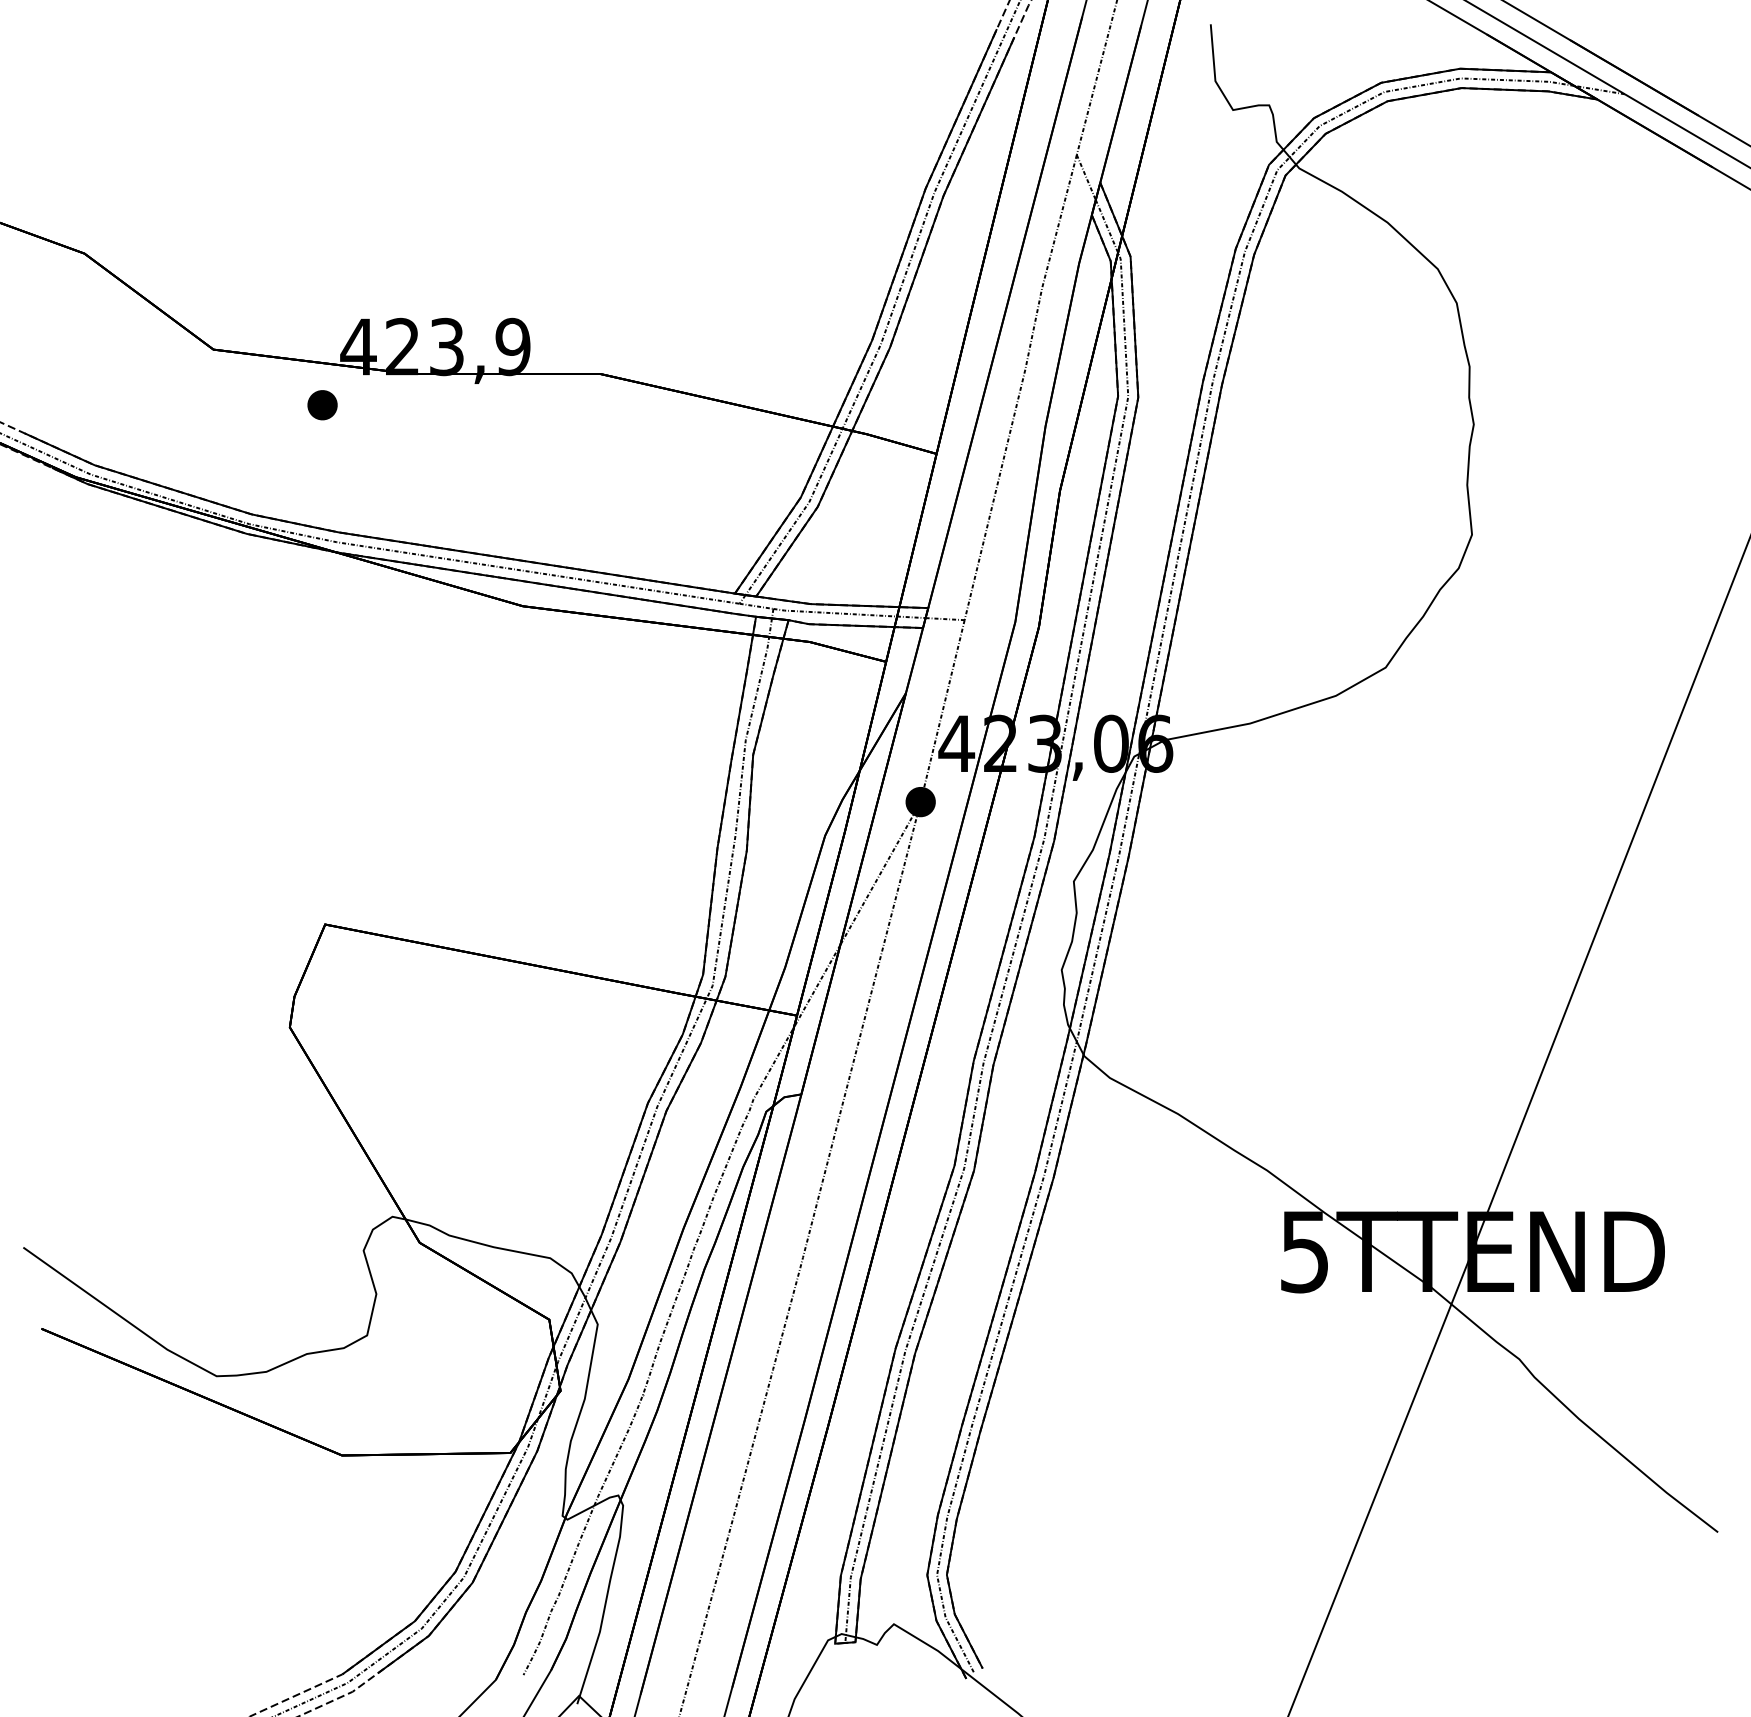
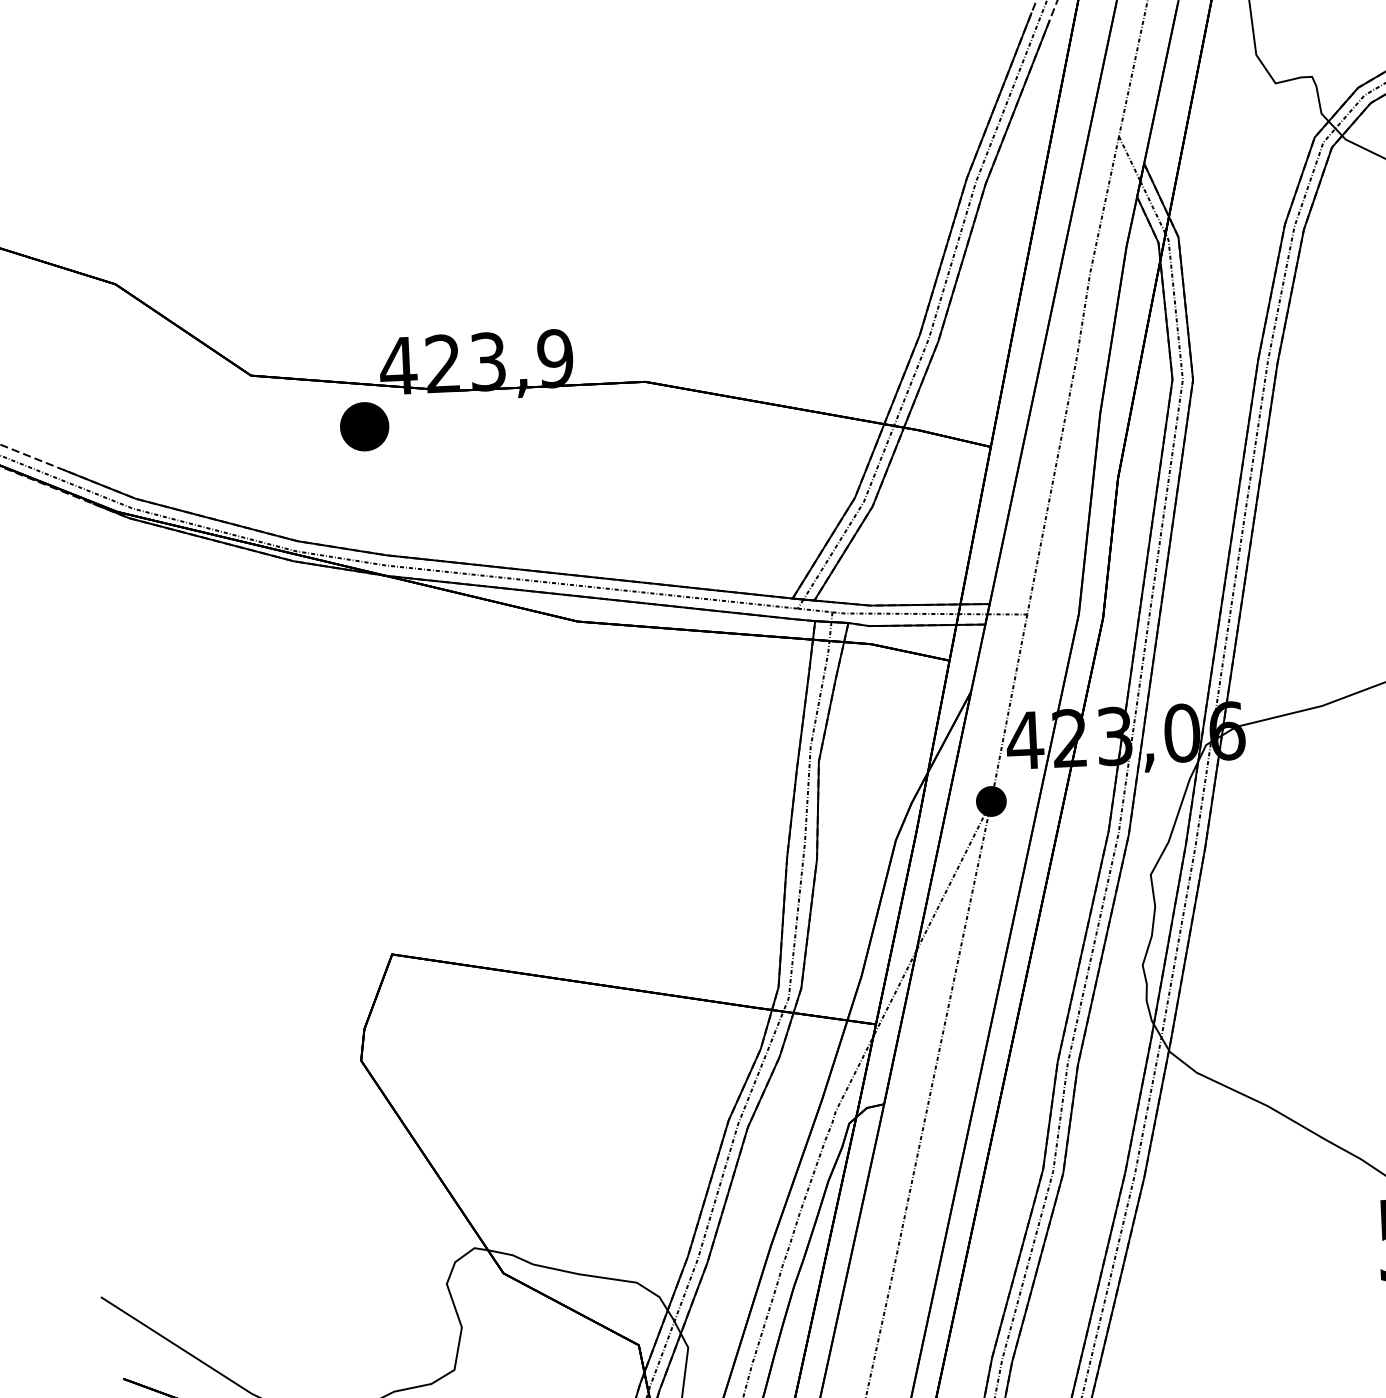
part: (322, 405) -> (364, 427), size x1.6

